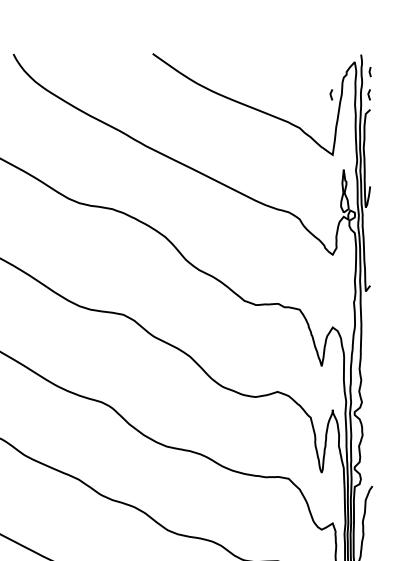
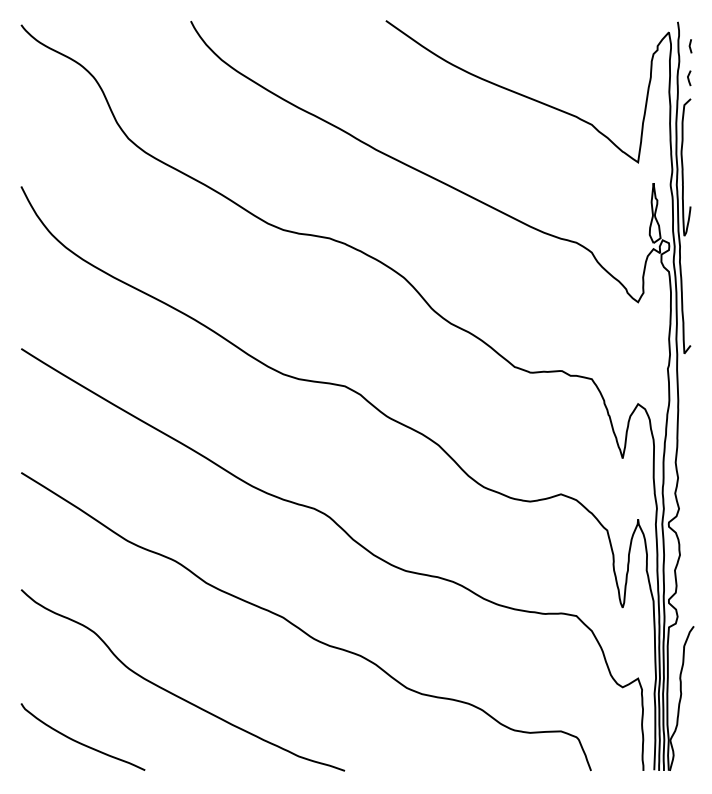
line: (331, 95) -> (636, 78), removed

